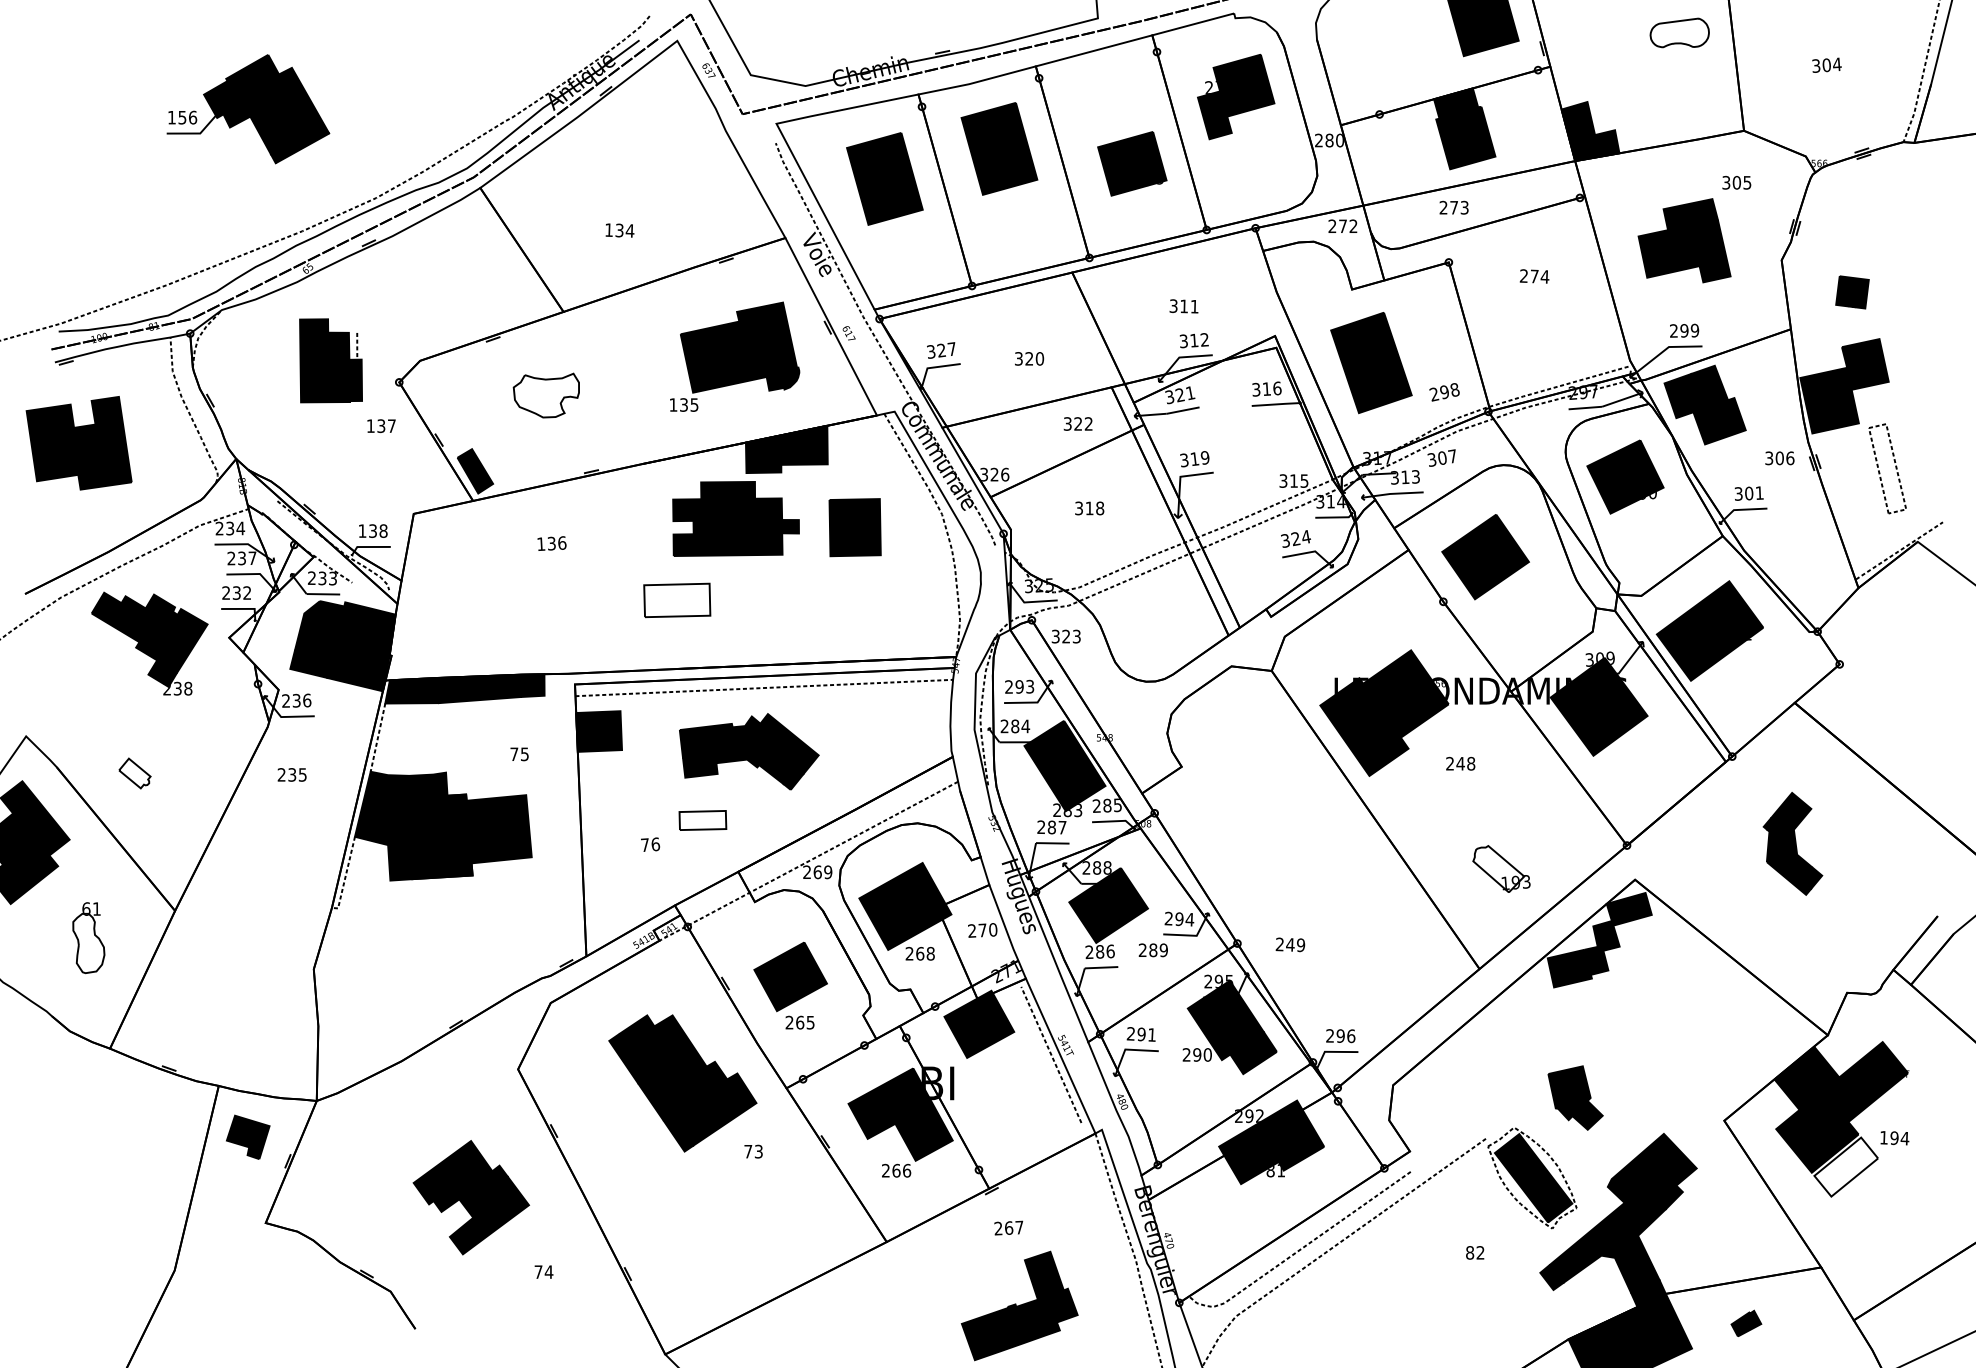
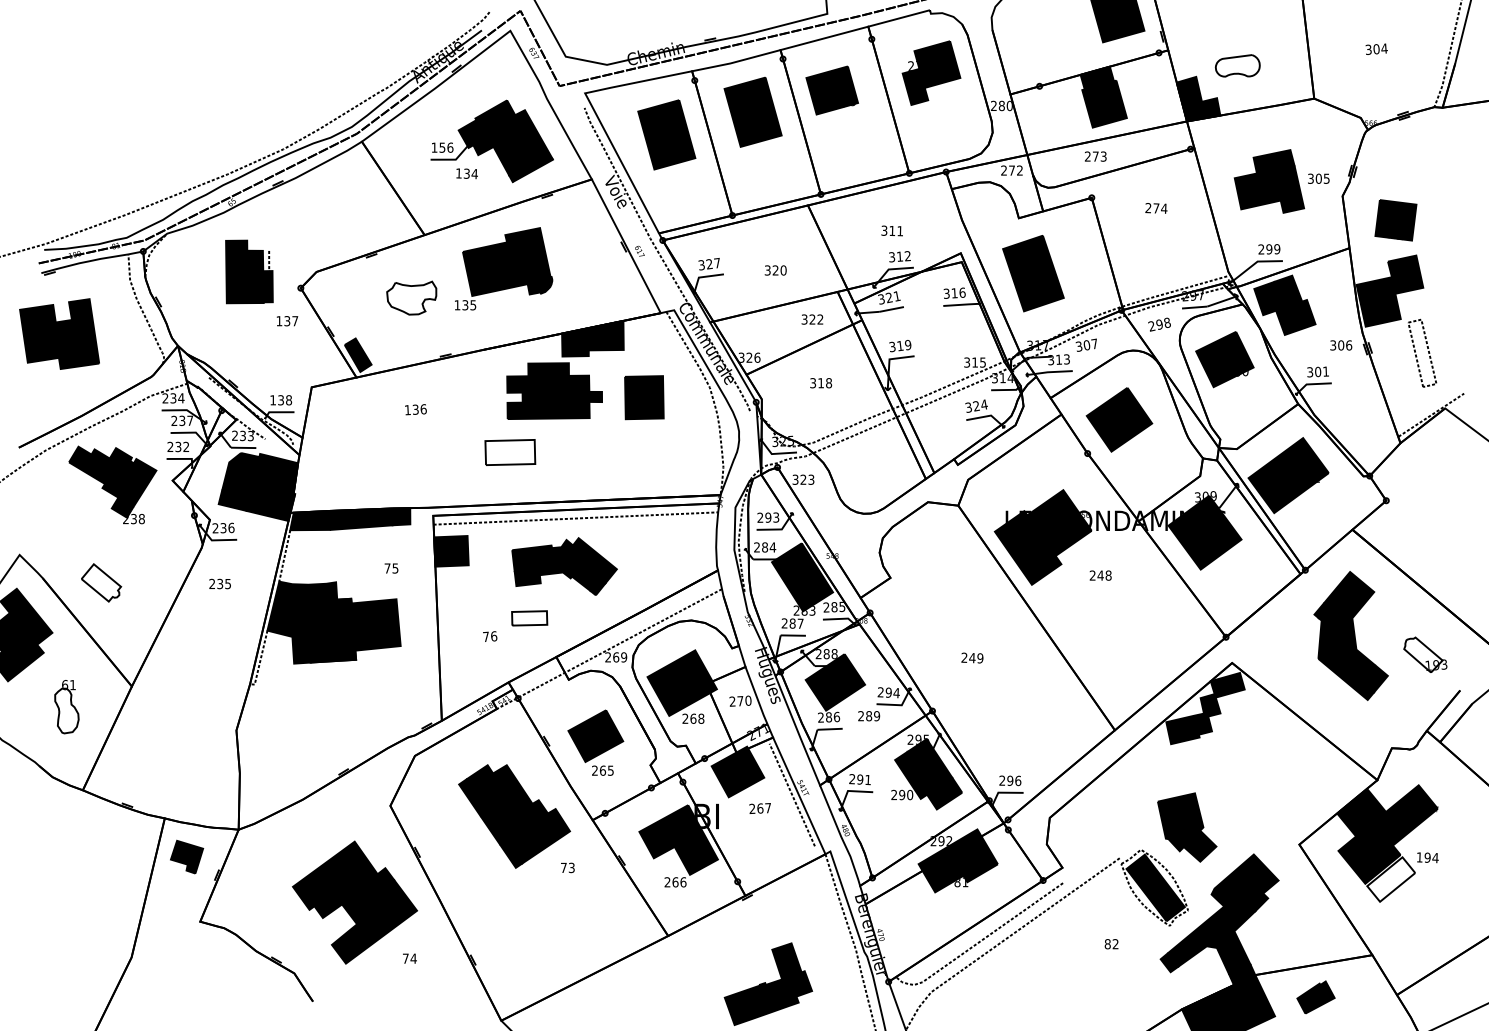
part: (1679, 32) -> (1237, 65), moved
part: (247, 109) -> (491, 141), moved
part: (1131, 163) -> (831, 90), moved
text: (1736, 182) -> (1318, 178), moved
part: (1851, 292) -> (1395, 220), size x1.67
part: (735, 356) -> (504, 268), moved
text: (1444, 392) -> (1159, 324), moved
part: (134, 772) -> (101, 582), size x1.67
part: (1792, 843) -> (1350, 635), size x1.67
part: (1501, 868) -> (1425, 654), moved
text: (1290, 944) -> (972, 657), moved
part: (1575, 1098) -> (1187, 827), size x1.43
part: (471, 1197) -> (355, 902), size x1.43
text: (1007, 1228) -> (759, 808), moved
part: (1745, 1323) -> (1315, 997), size x1.67

